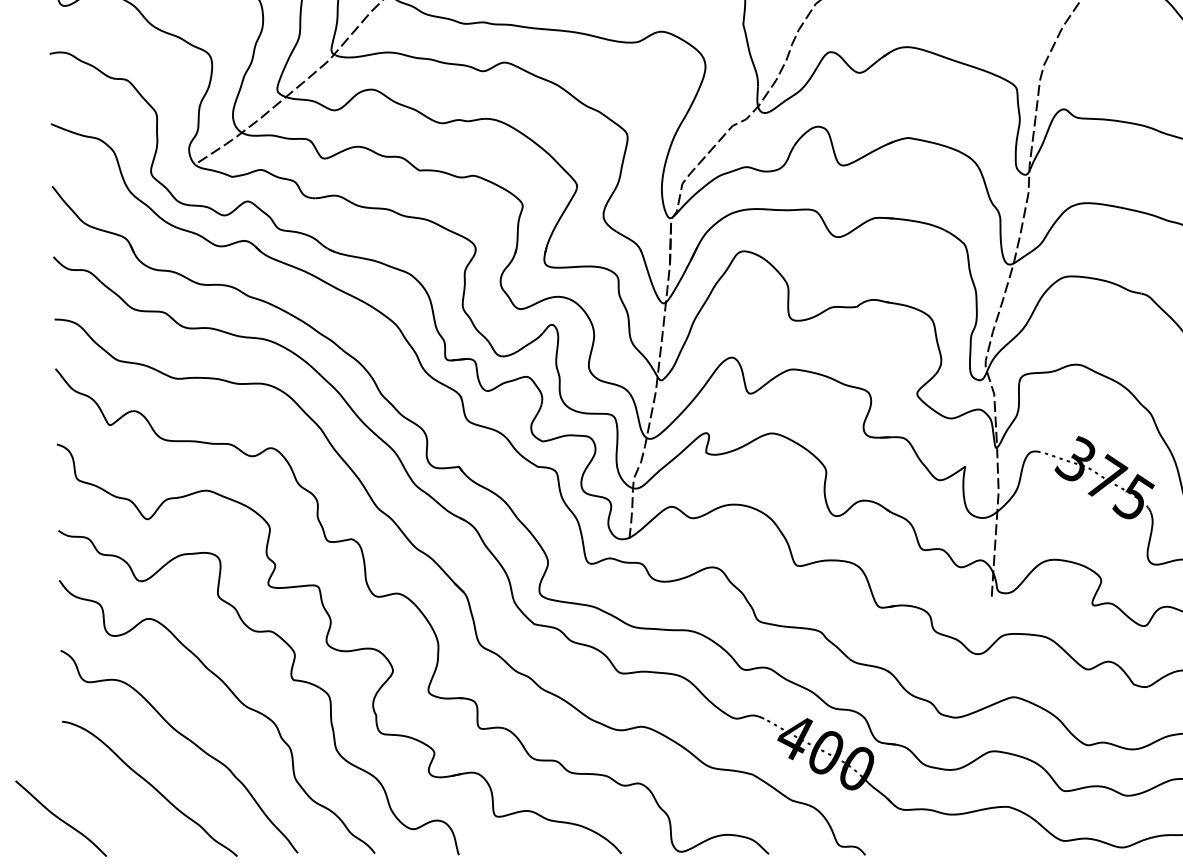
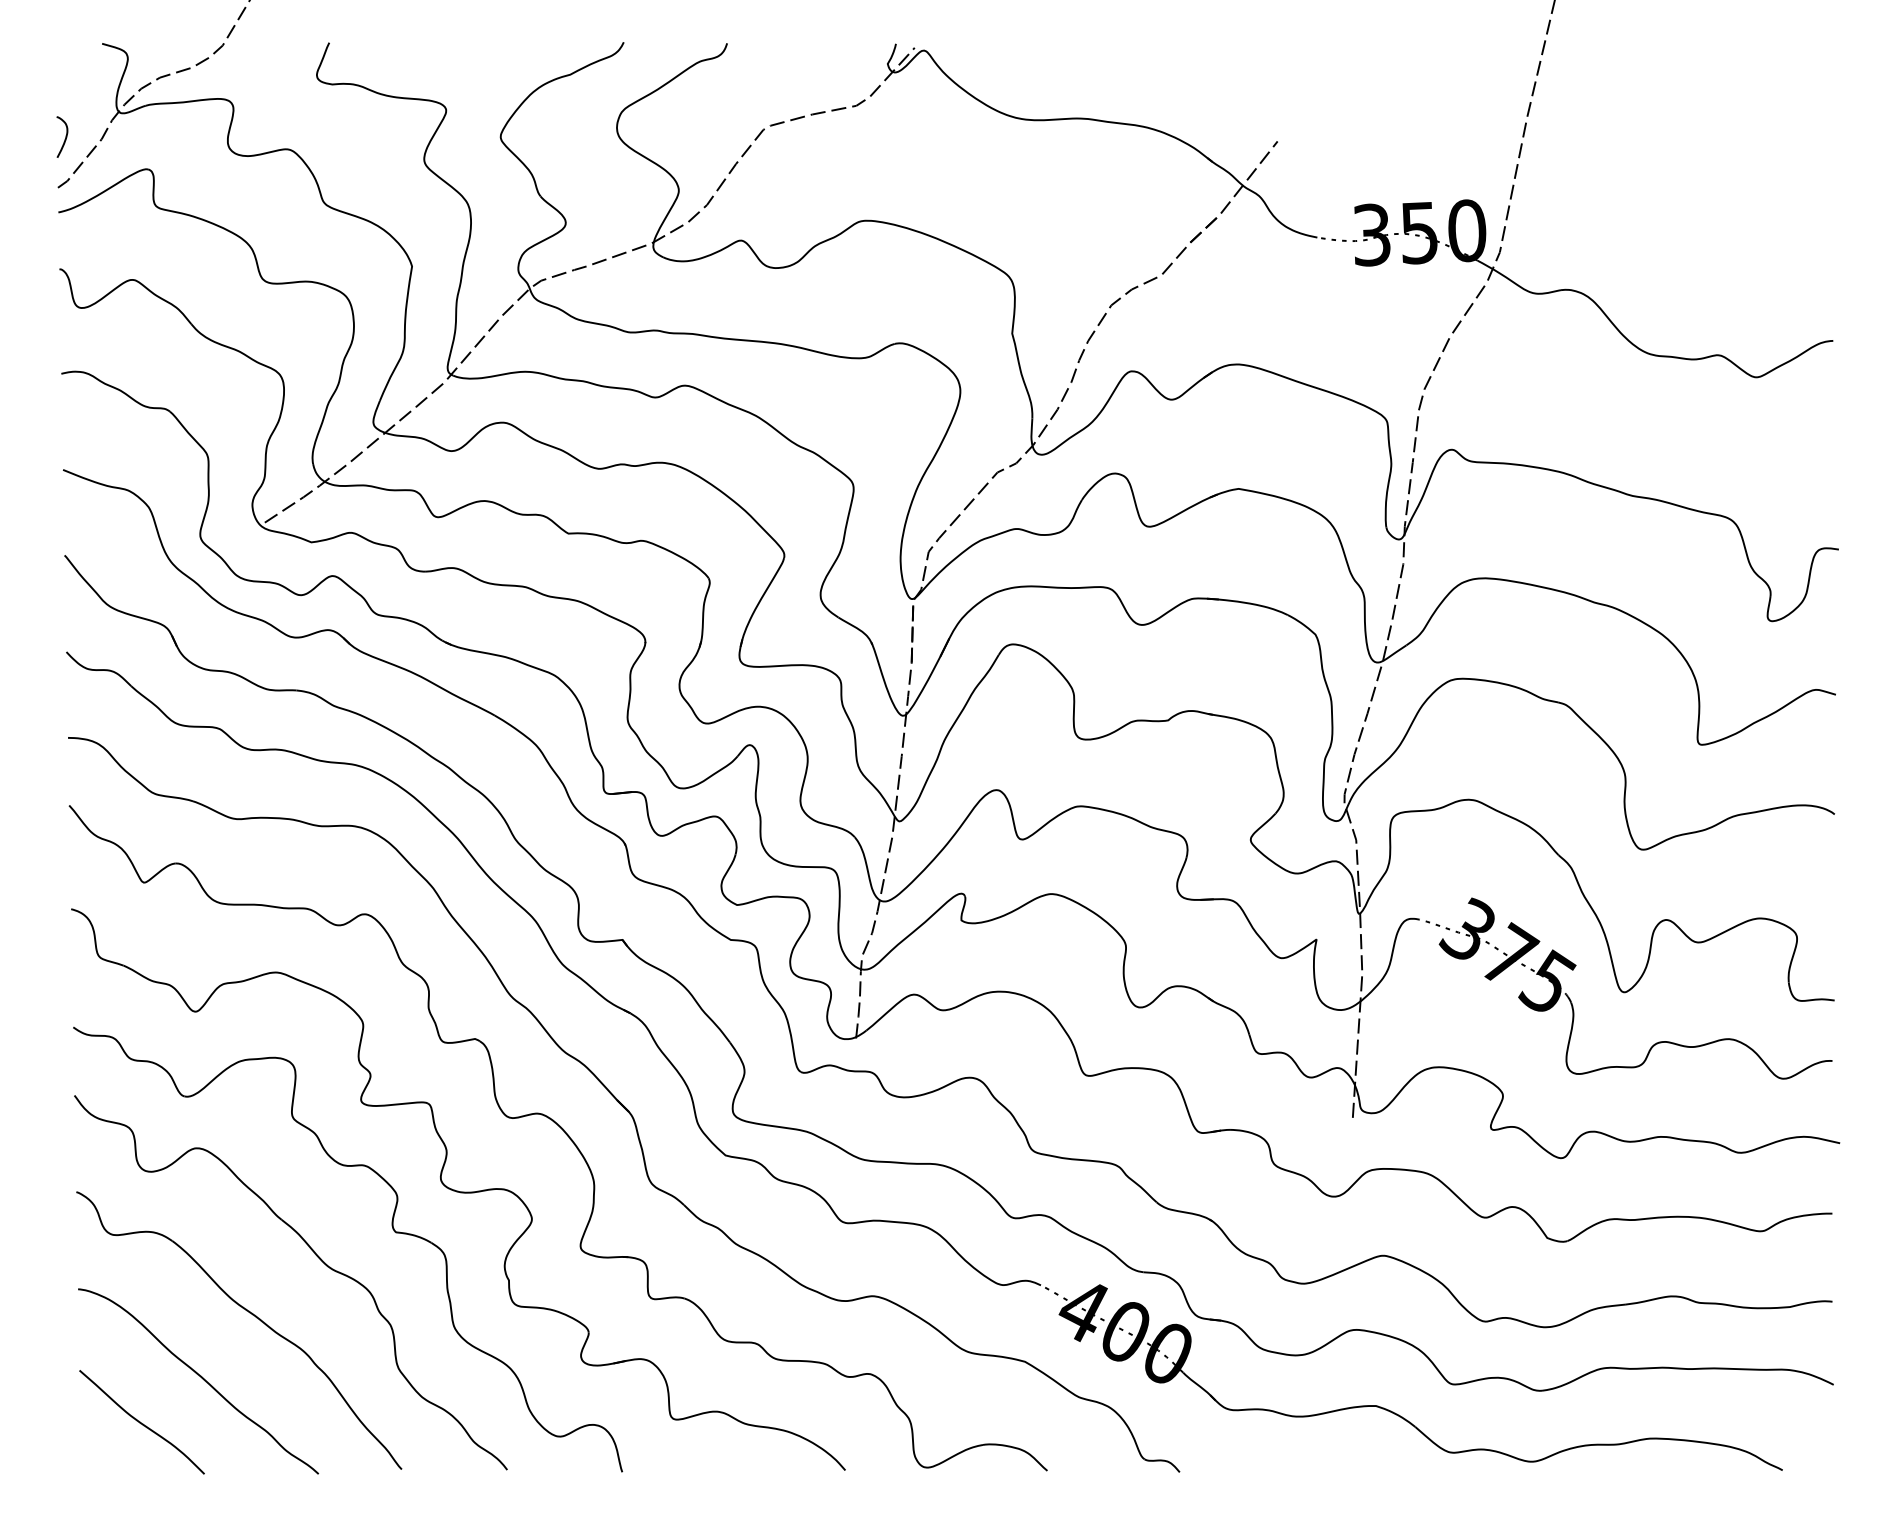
curve: (60, 818) -> (141, 1422), moved

